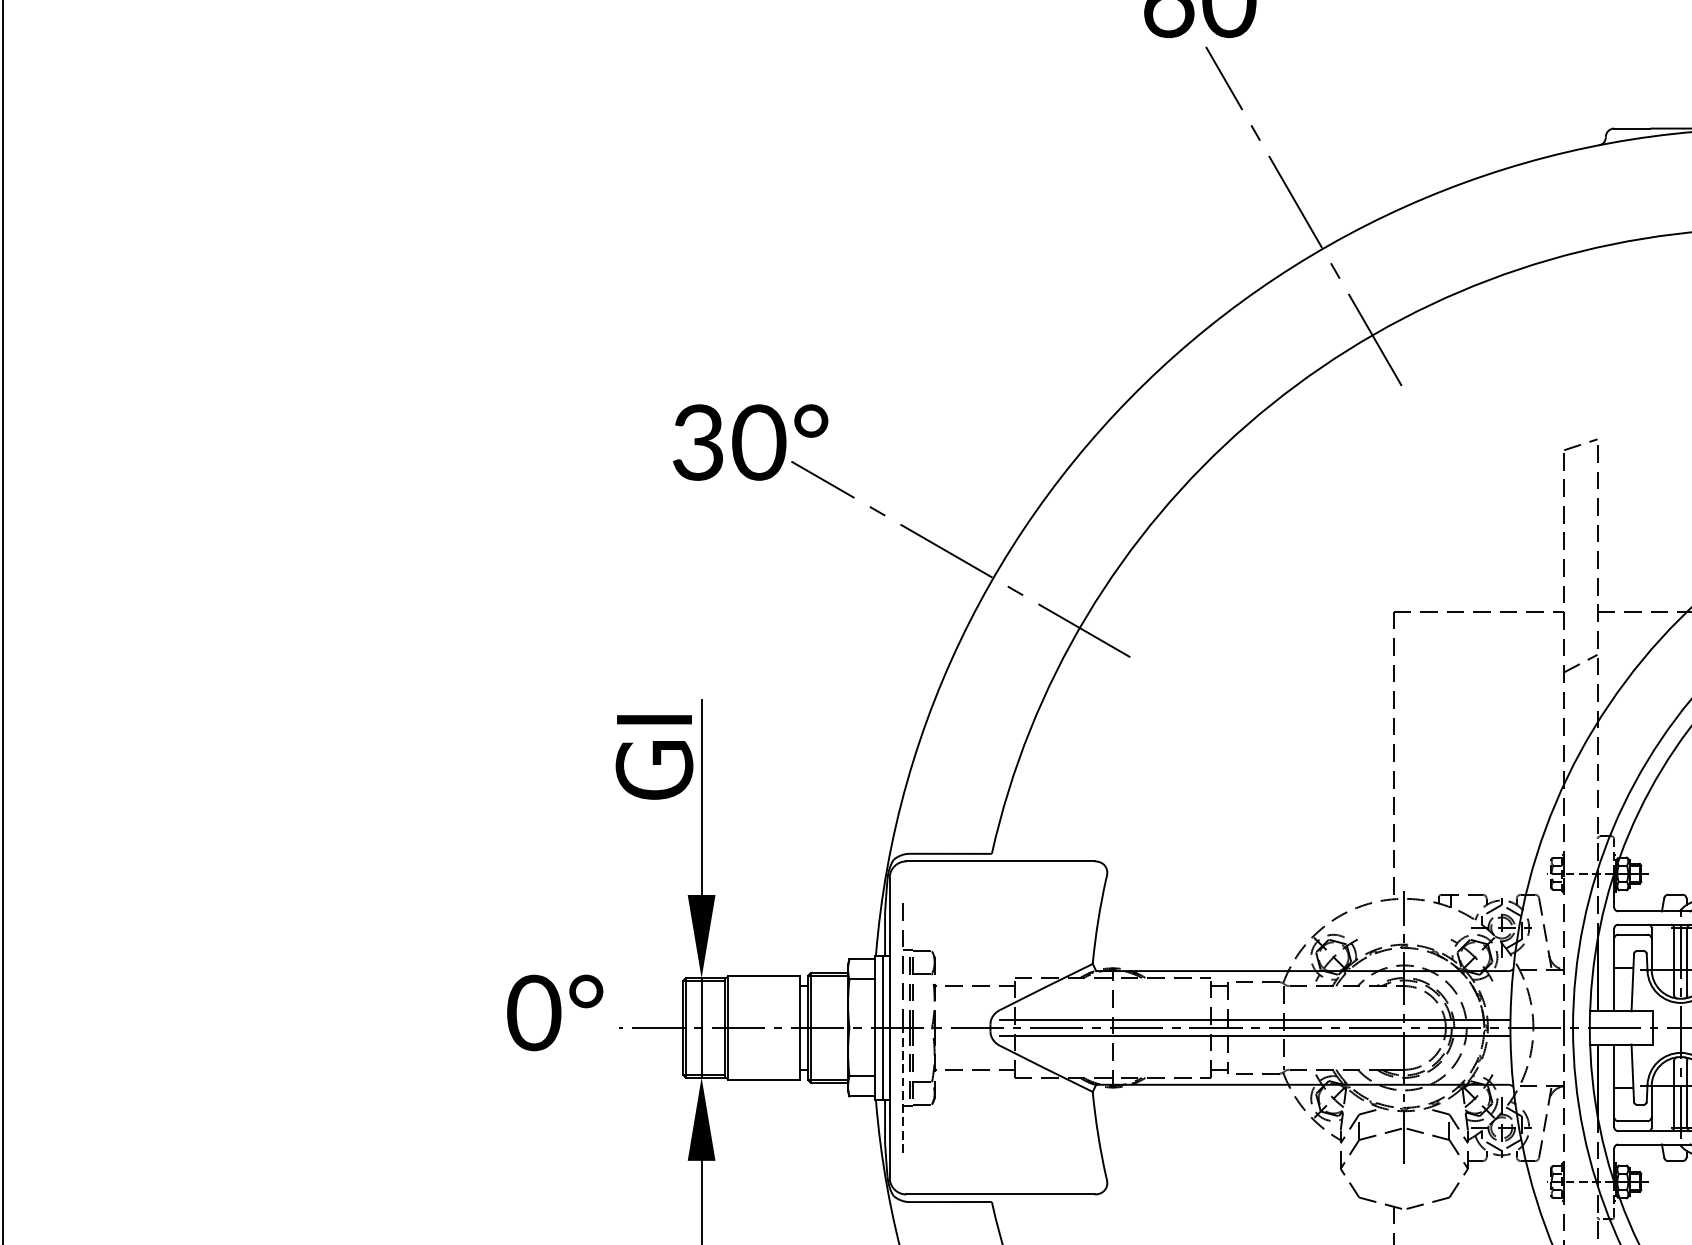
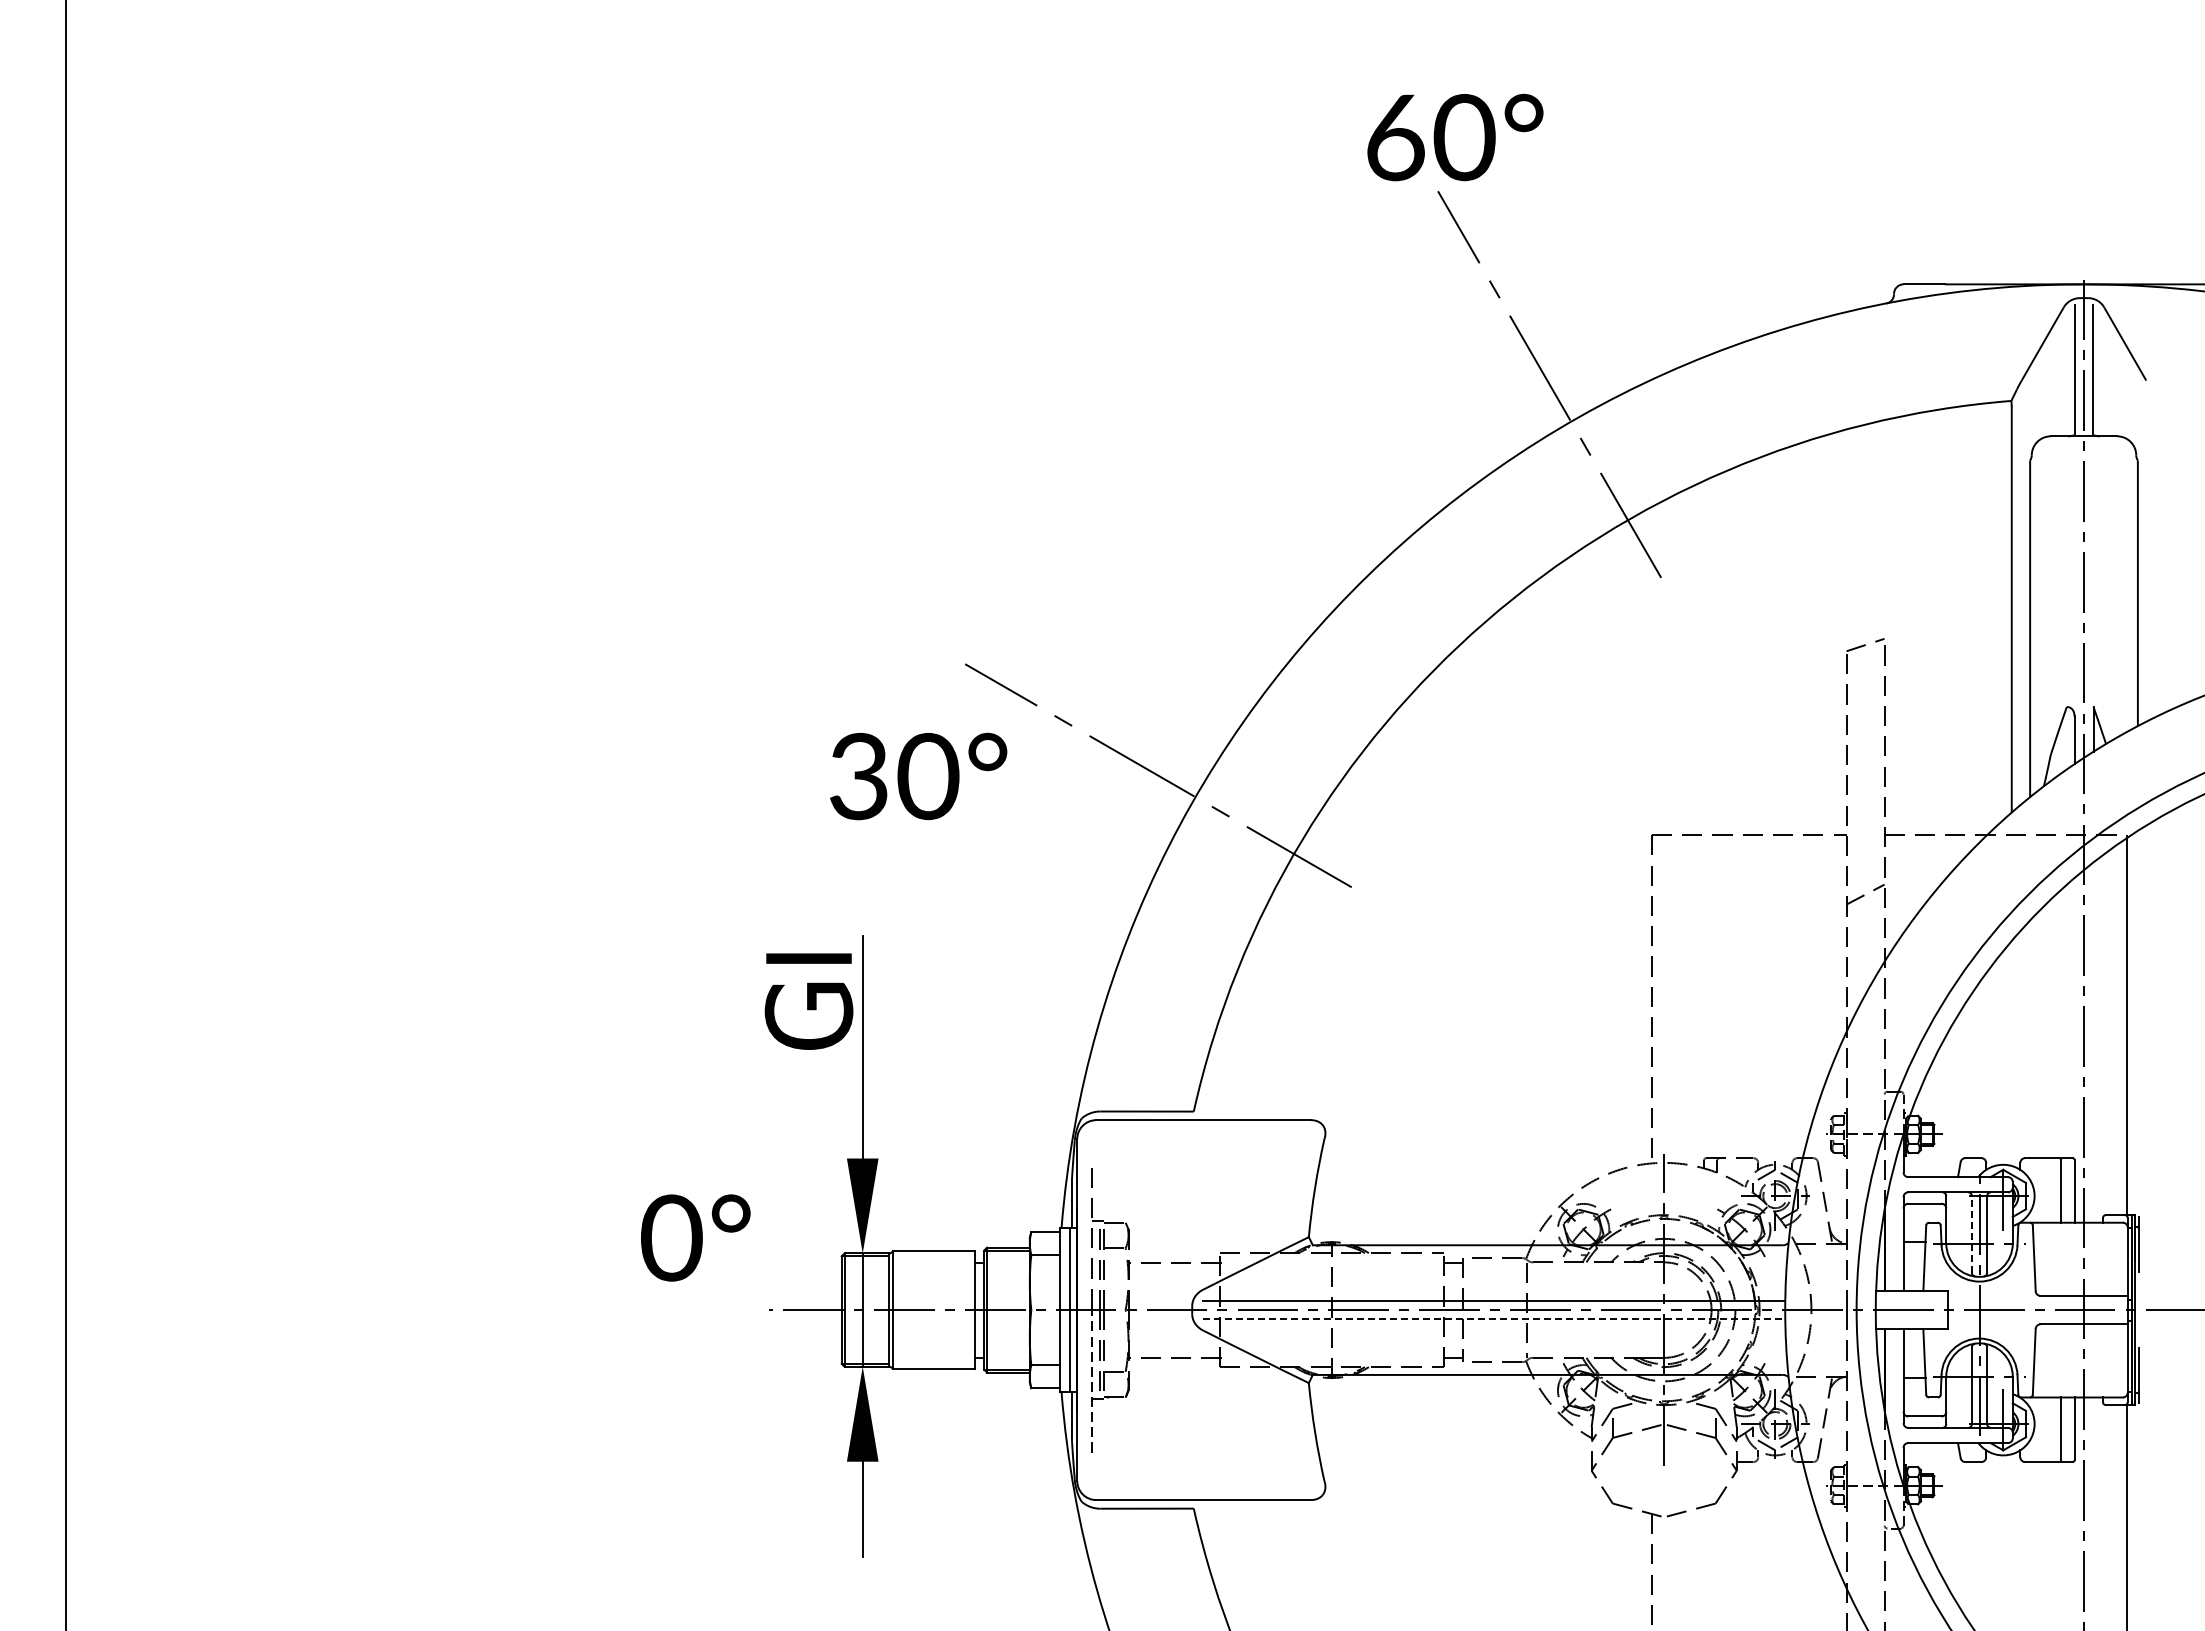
text: (750, 442) -> (918, 776), moved
line: (1673, 960) -> (1971, 1233), solid -> dashed
text: (554, 1012) -> (695, 1237), moved
line: (1255, 1036) -> (1494, 1319), solid -> dashed

